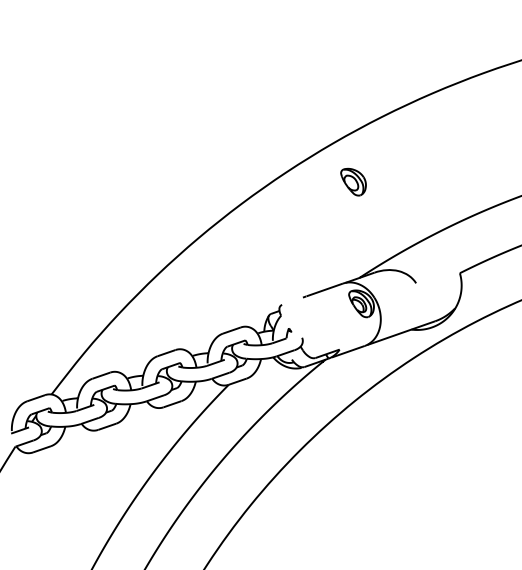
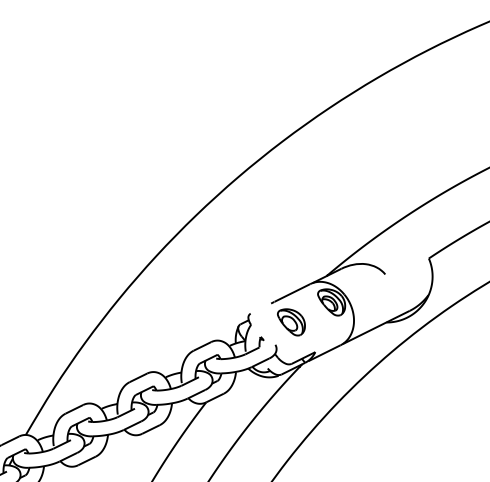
part: (353, 181) -> (291, 321), moved

